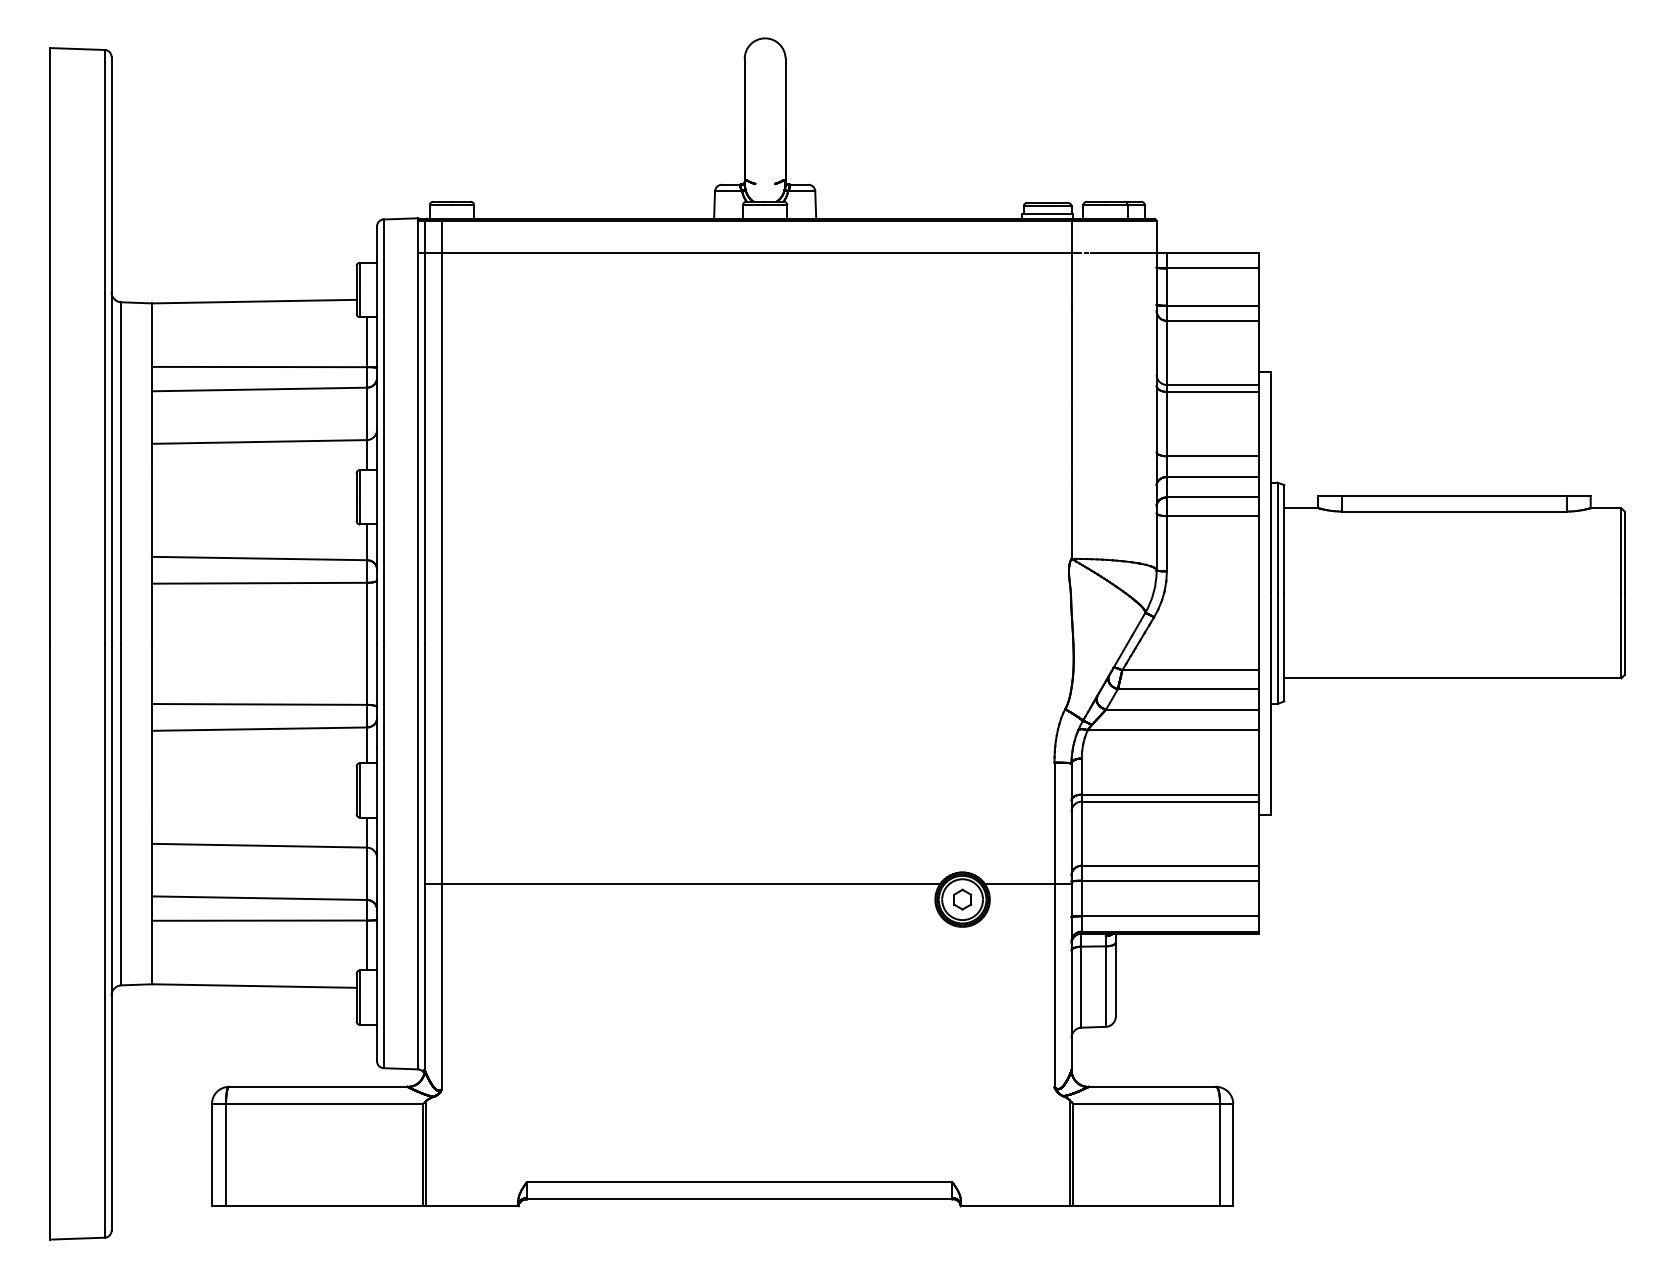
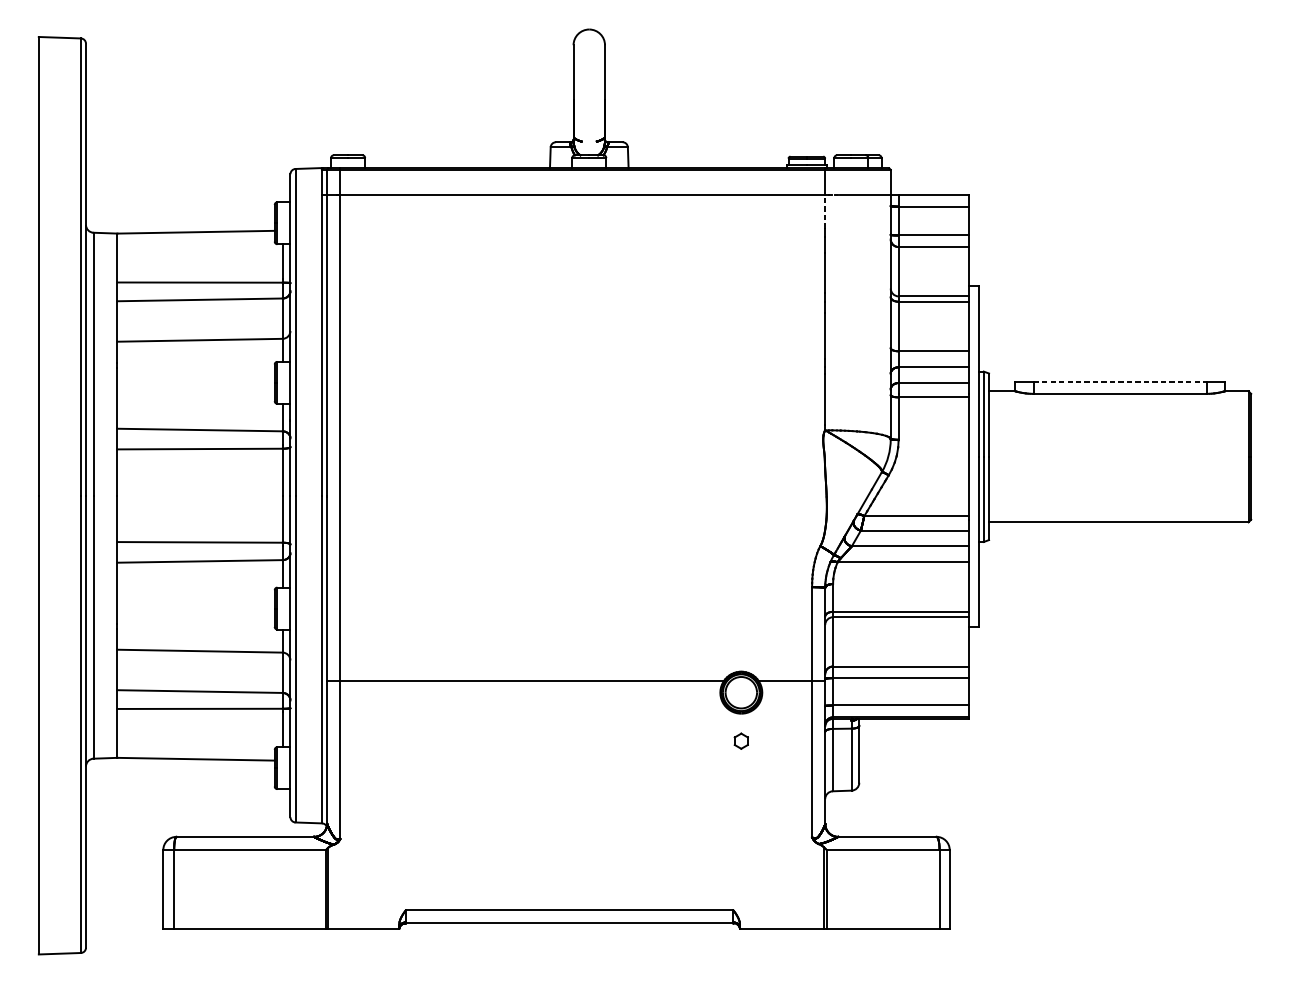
line: (1071, 274) -> (825, 211), solid -> dashed
line: (1455, 496) -> (1120, 382), solid -> dashed
part: (962, 899) -> (741, 741), moved

